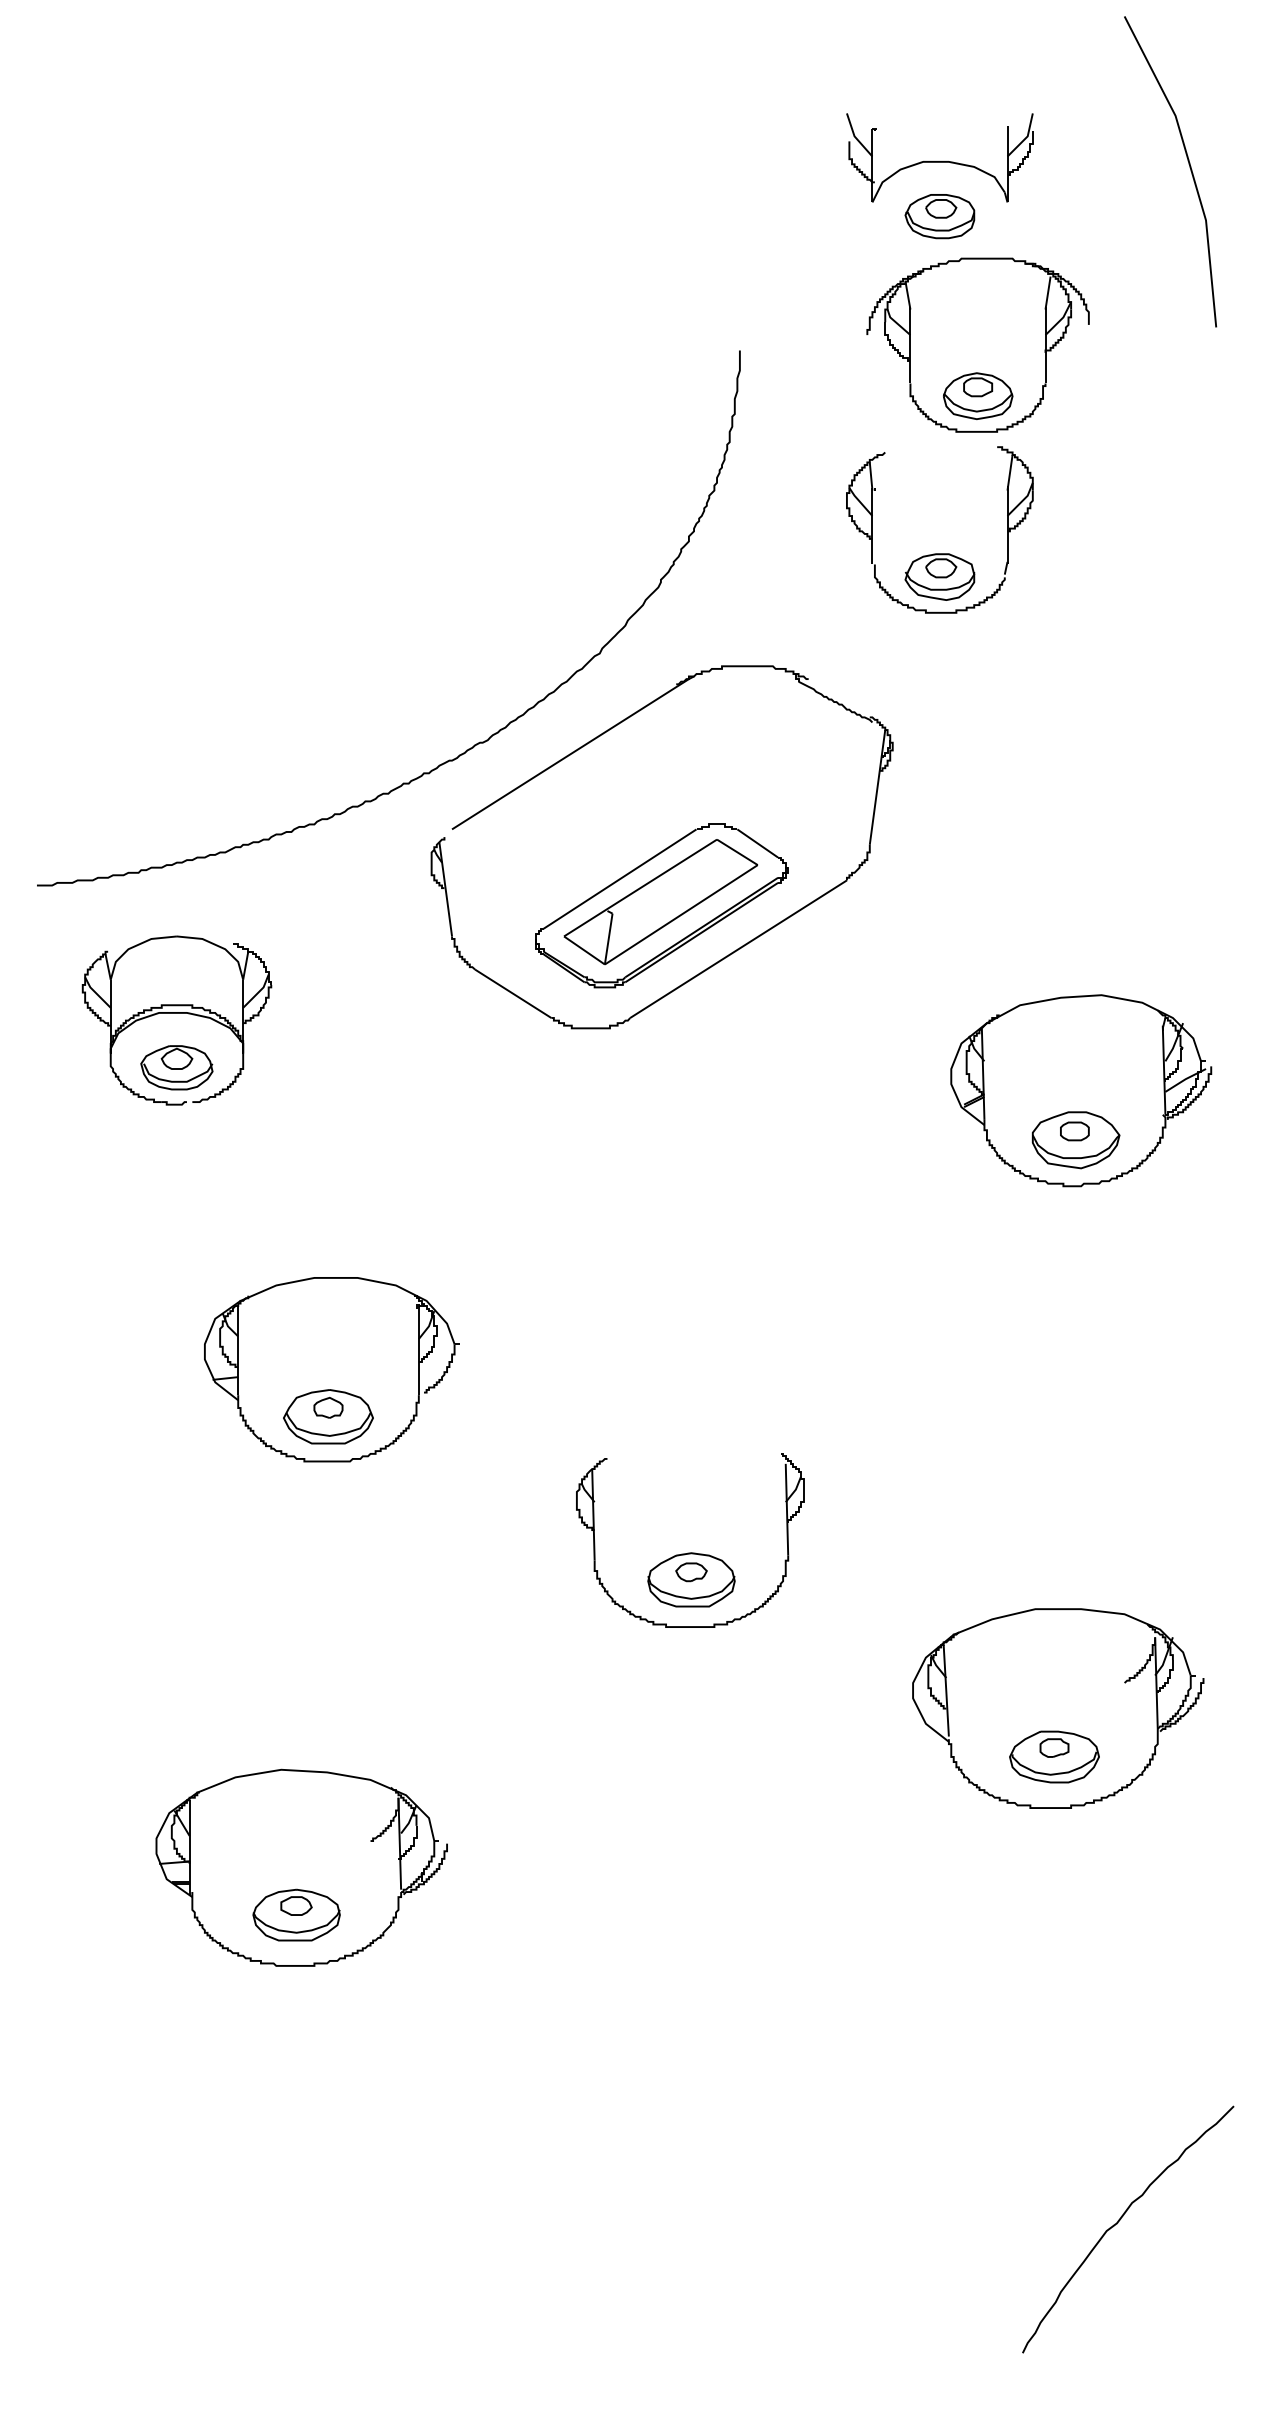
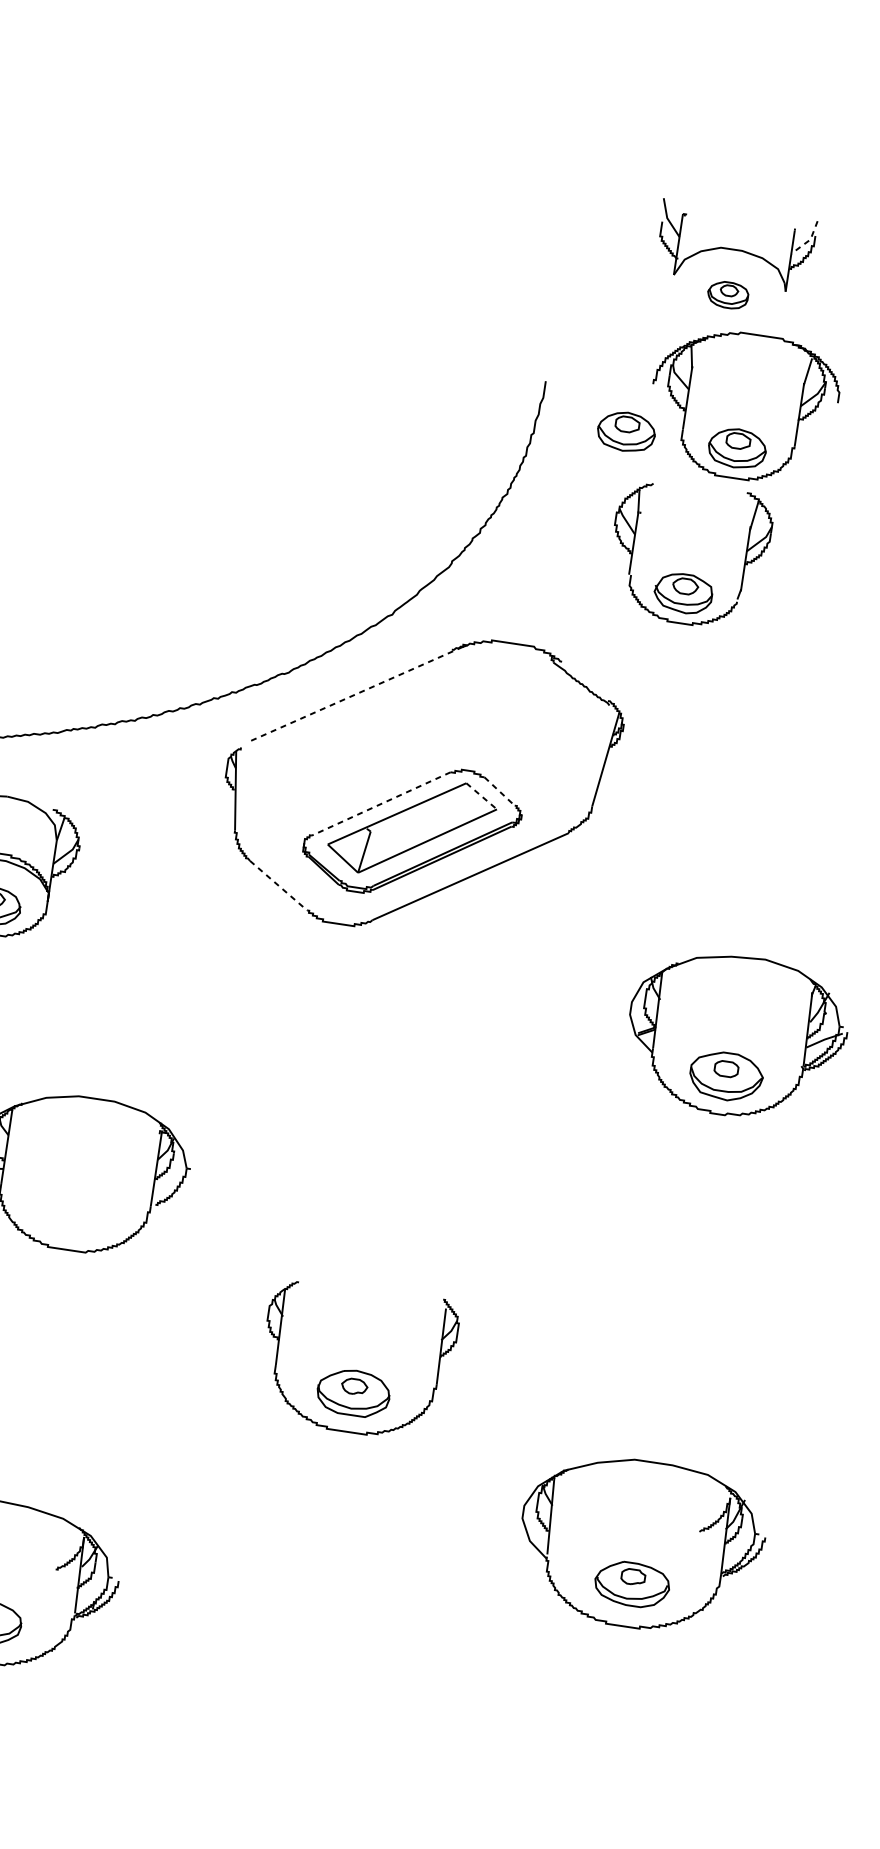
line: (1026, 137) -> (809, 240), solid -> dashed
part: (939, 216) -> (727, 294), size x0.7
part: (844, 395) -> (626, 431), added
line: (570, 754) -> (355, 694), solid -> dashed
line: (757, 843) -> (499, 791), solid -> dashed
line: (737, 852) -> (481, 796), solid -> dashed
line: (619, 879) -> (380, 804), solid -> dashed
line: (513, 994) -> (278, 886), solid -> dashed
part: (328, 1416) -> (73, 1212), removed

